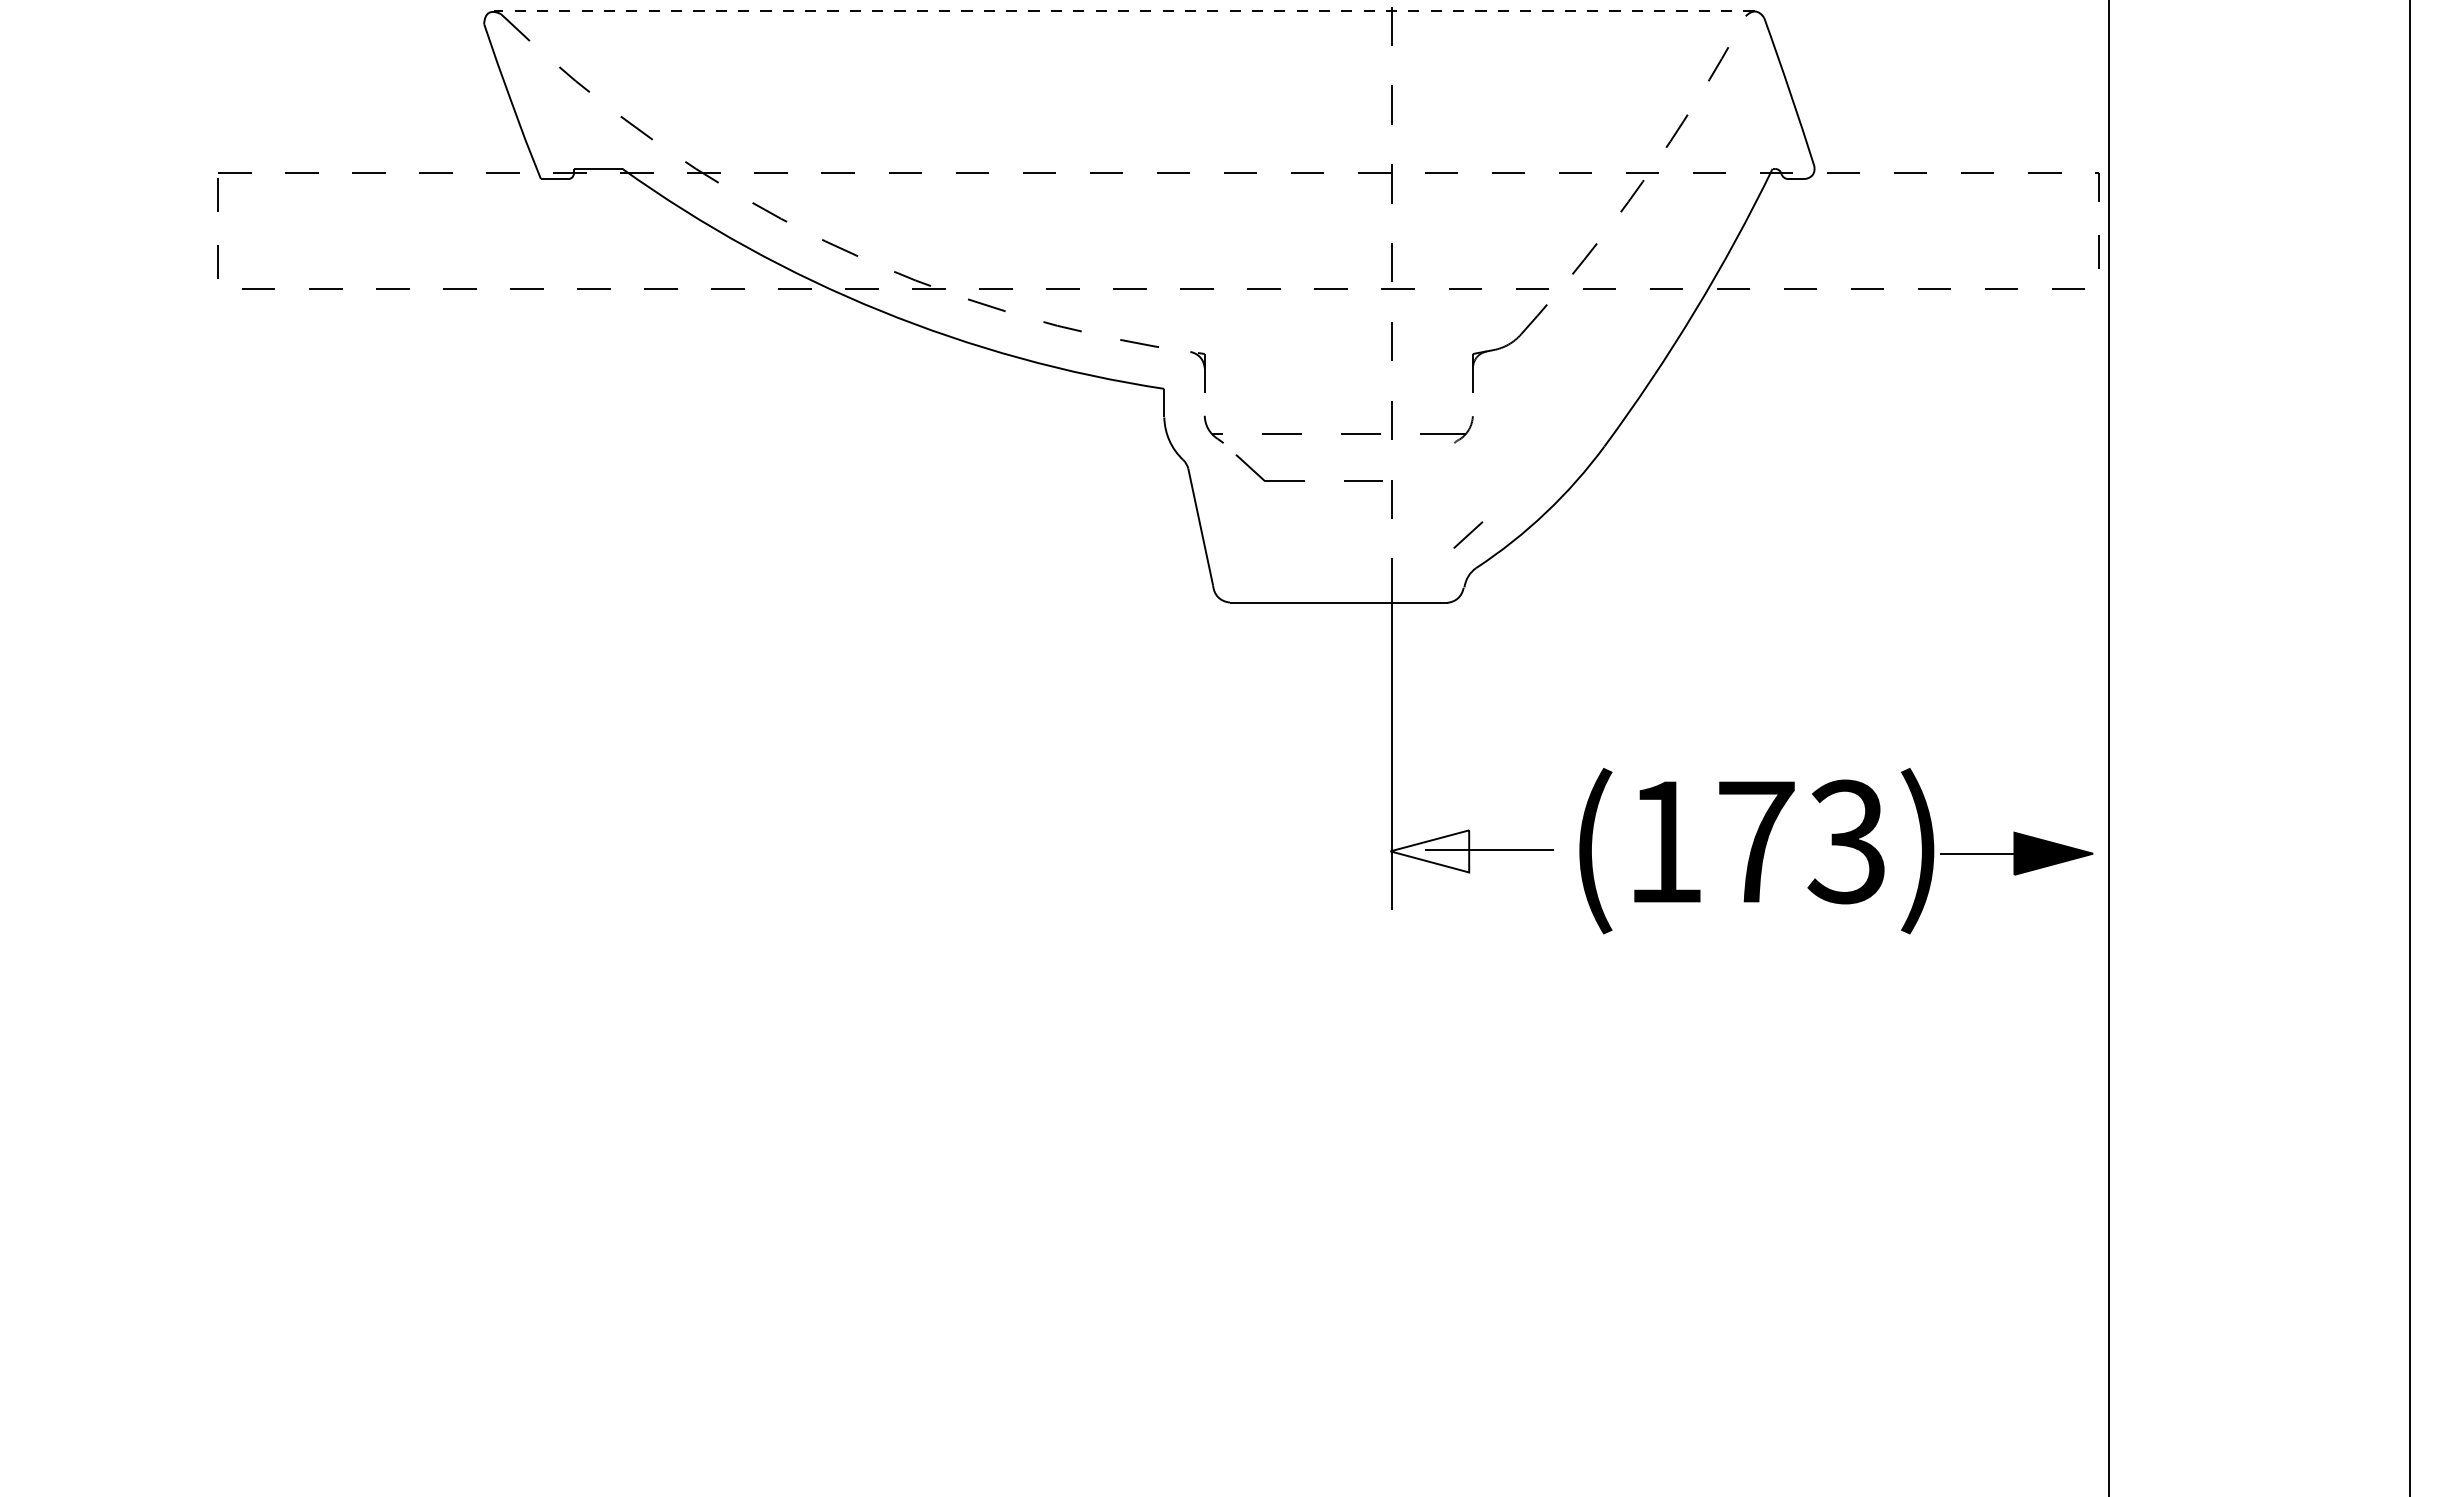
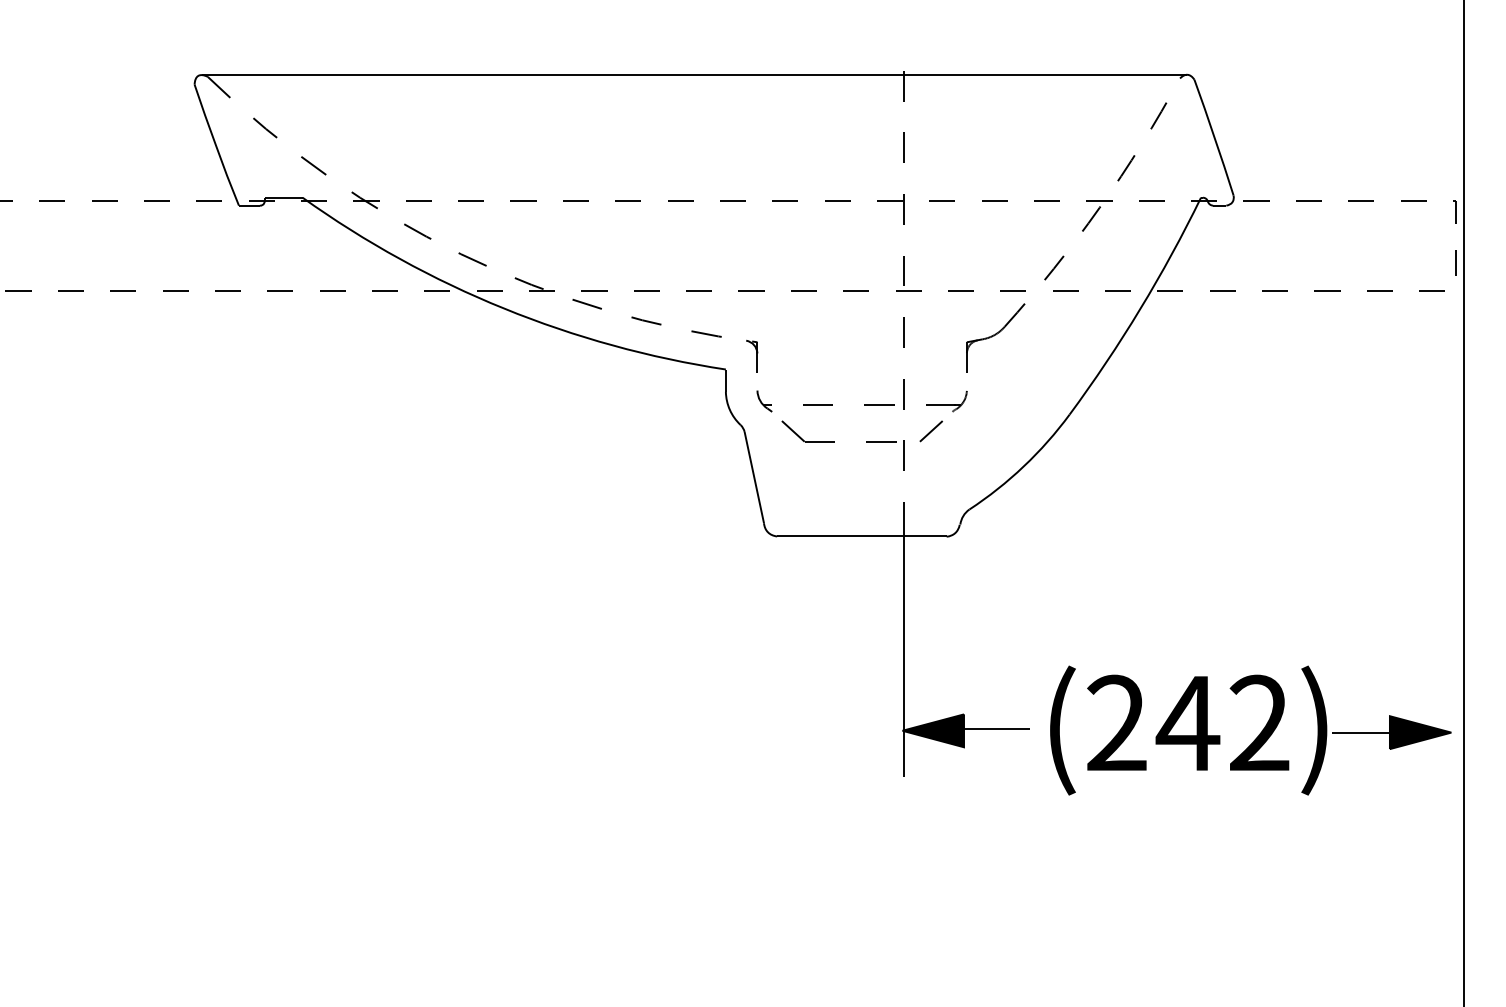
line: (1123, 11) -> (693, 74), dashed -> solid
line: (1468, 534) -> (931, 430), moved
text: (1755, 841) -> (1187, 723), (173) -> (242)
fill: (1429, 851) -> (933, 730), added

